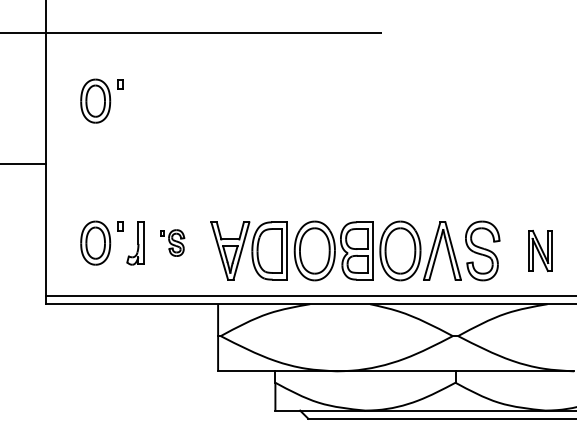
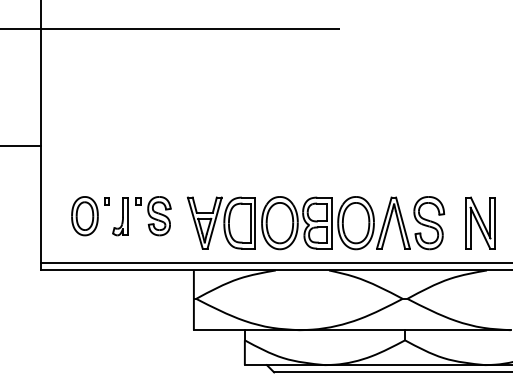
part: (101, 100) -> (90, 89), removed
part: (172, 242) -> (153, 215), size x1.67
part: (540, 250) -> (480, 222), size x1.43

